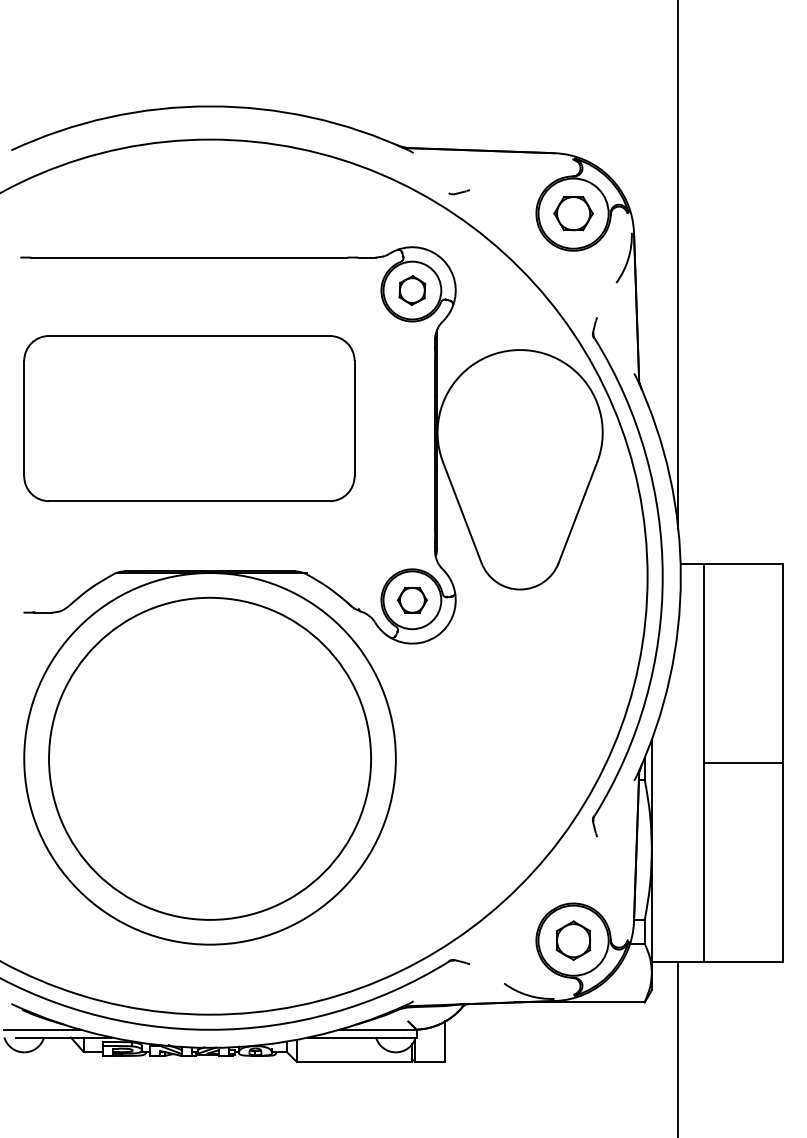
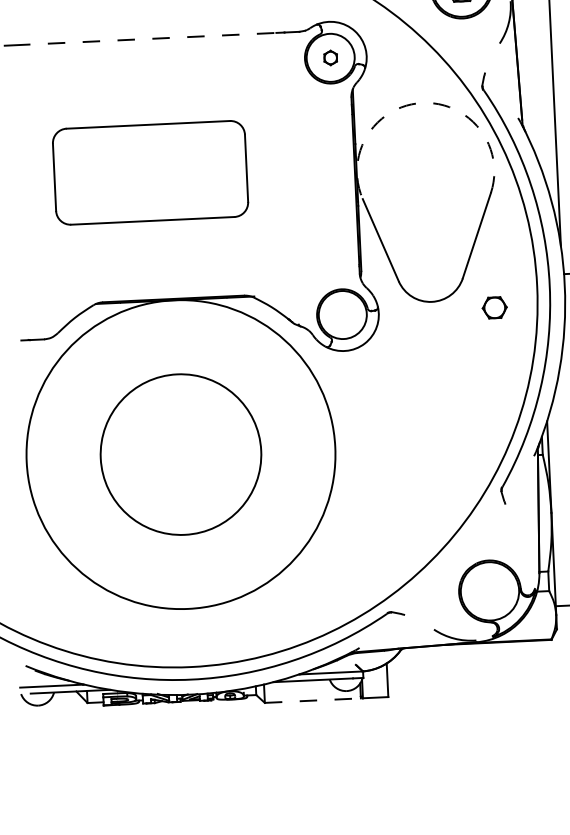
line: (189, 257) -> (144, 39), solid -> dashed
part: (412, 290) -> (330, 57), size x0.6
arc: (520, 350) -> (422, 103), solid -> dashed
part: (189, 418) -> (150, 172), size x0.7
part: (411, 599) -> (493, 307), moved
circle: (210, 758) -> (181, 454), size x0.6
part: (573, 940) -> (489, 591), removed
line: (354, 1061) -> (312, 700), solid -> dashed

